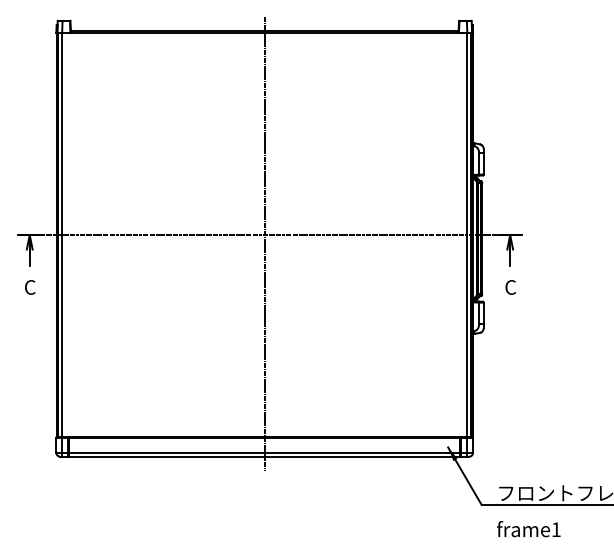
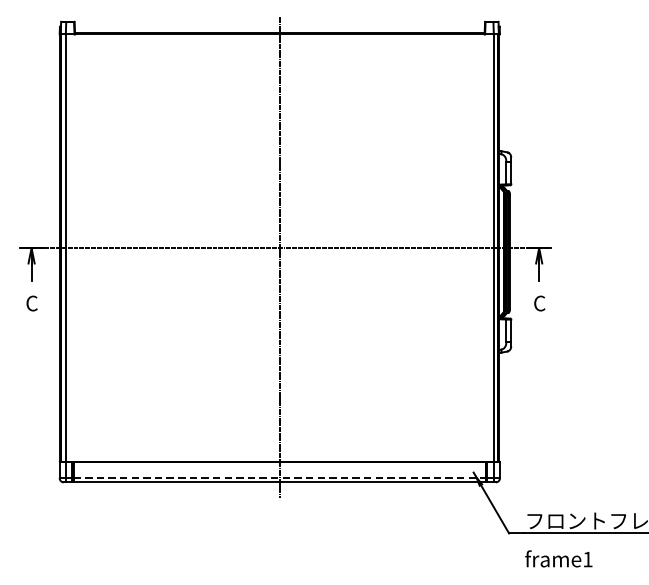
line: (265, 452) -> (280, 477), solid -> dashed

